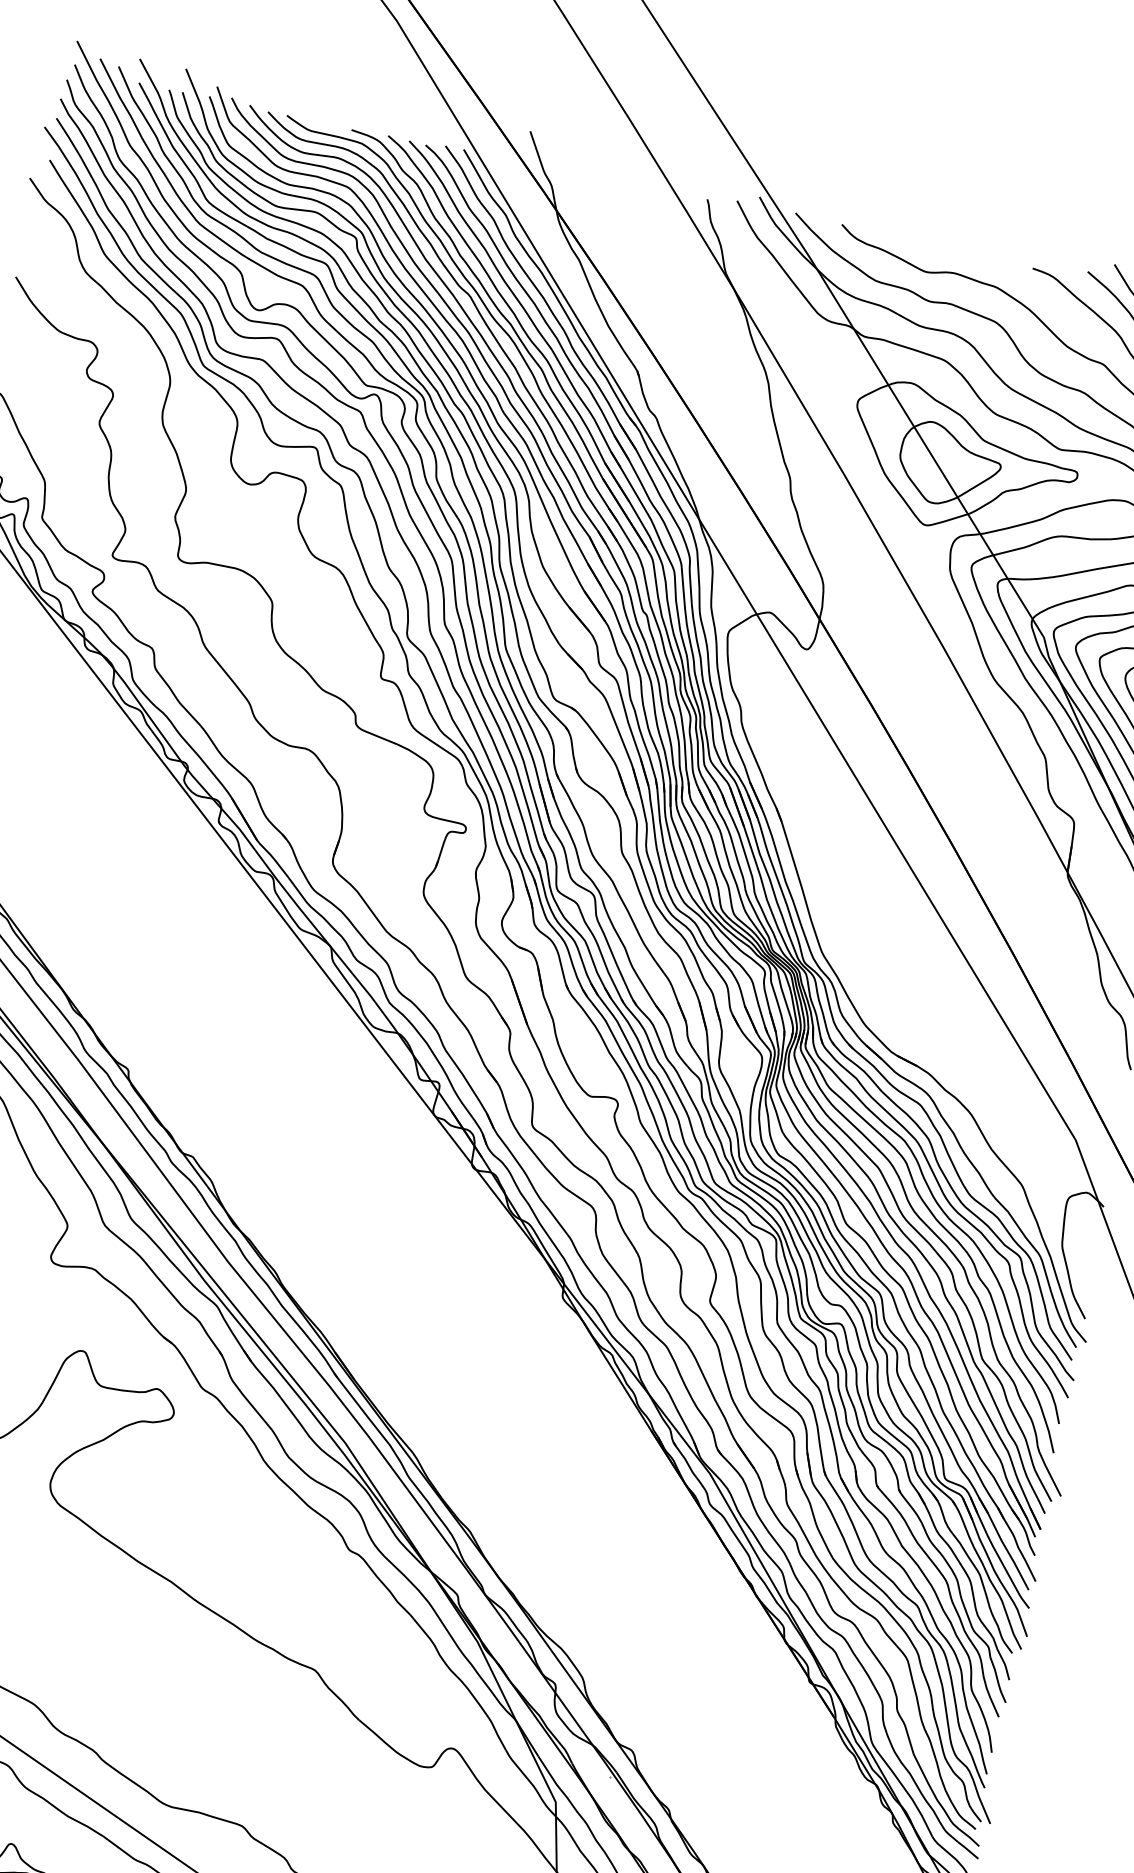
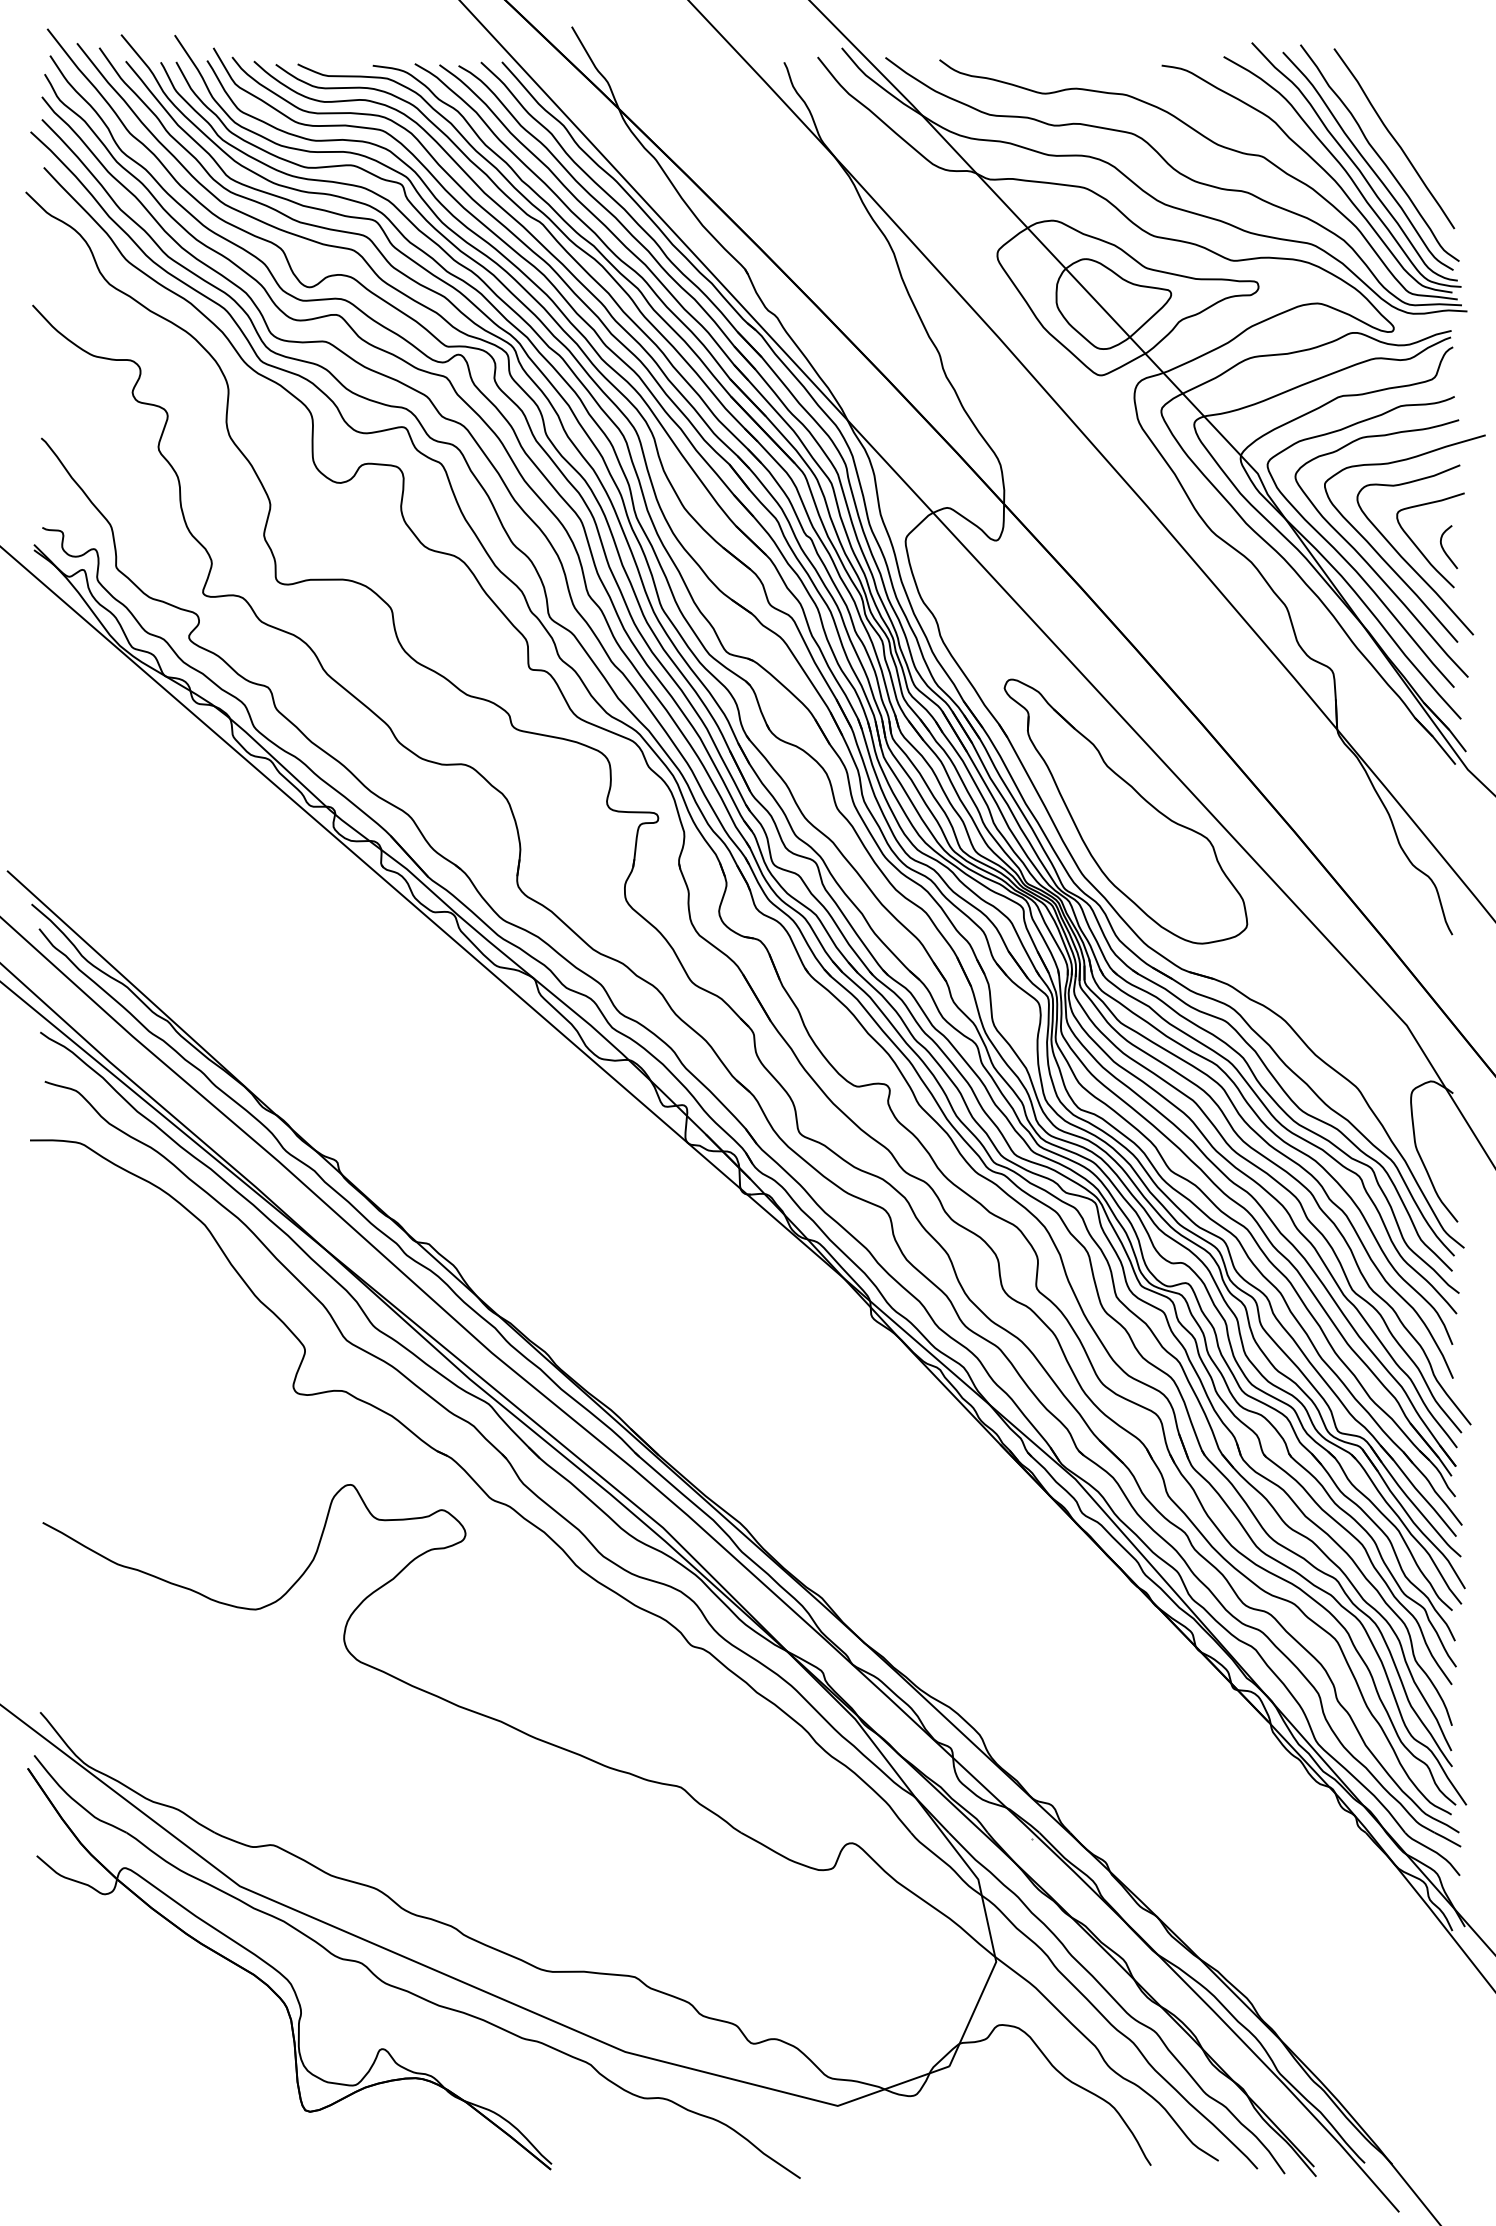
part: (870, 906) -> (1125, 811), added

